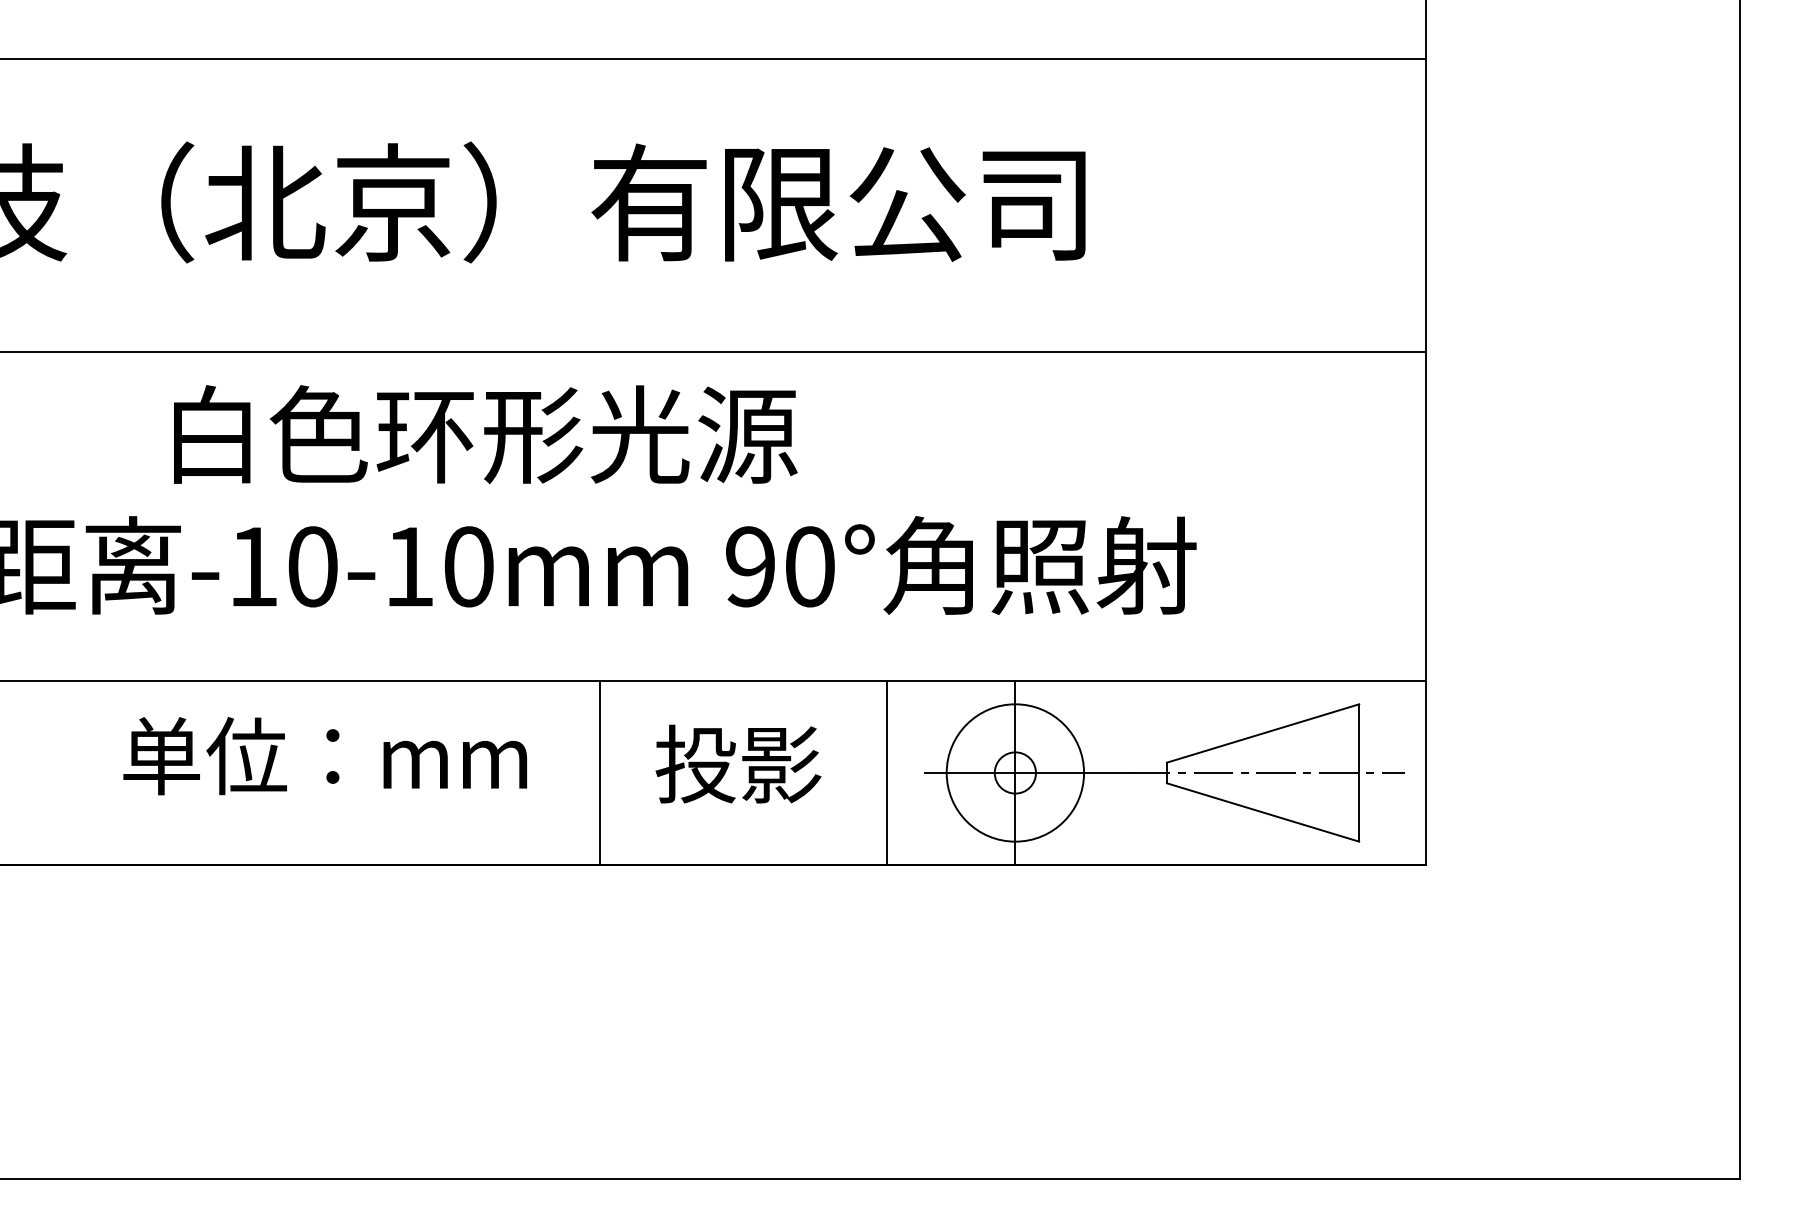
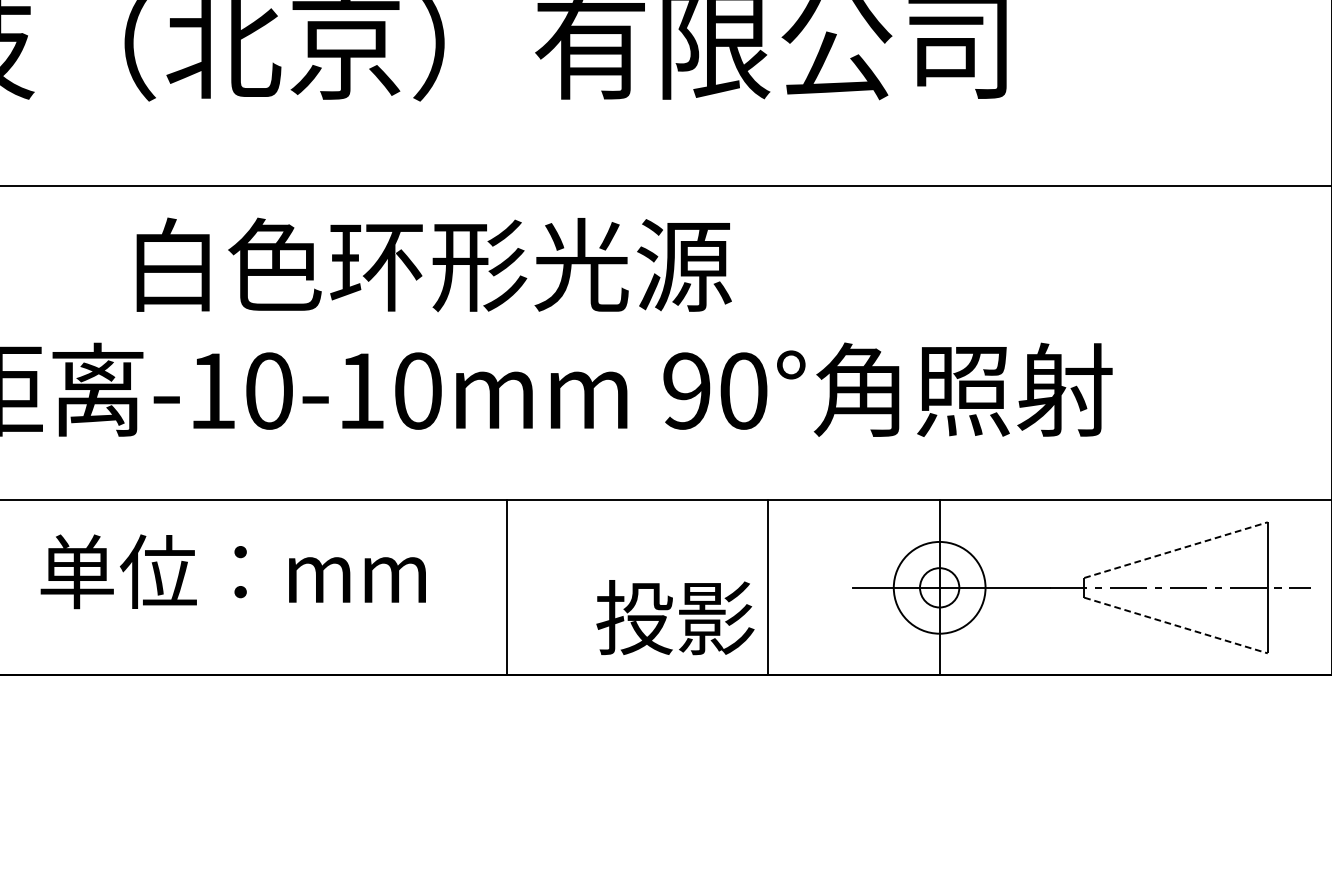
line: (1263, 733) -> (1176, 550), solid -> dashed
text: (325, 756) -> (233, 572), moved
text: (738, 763) -> (675, 616), moved
line: (600, 772) -> (507, 587), moved
line: (886, 772) -> (768, 587), moved
circle: (1015, 772) -> (939, 587), size x0.7
line: (1263, 812) -> (1176, 625), solid -> dashed

